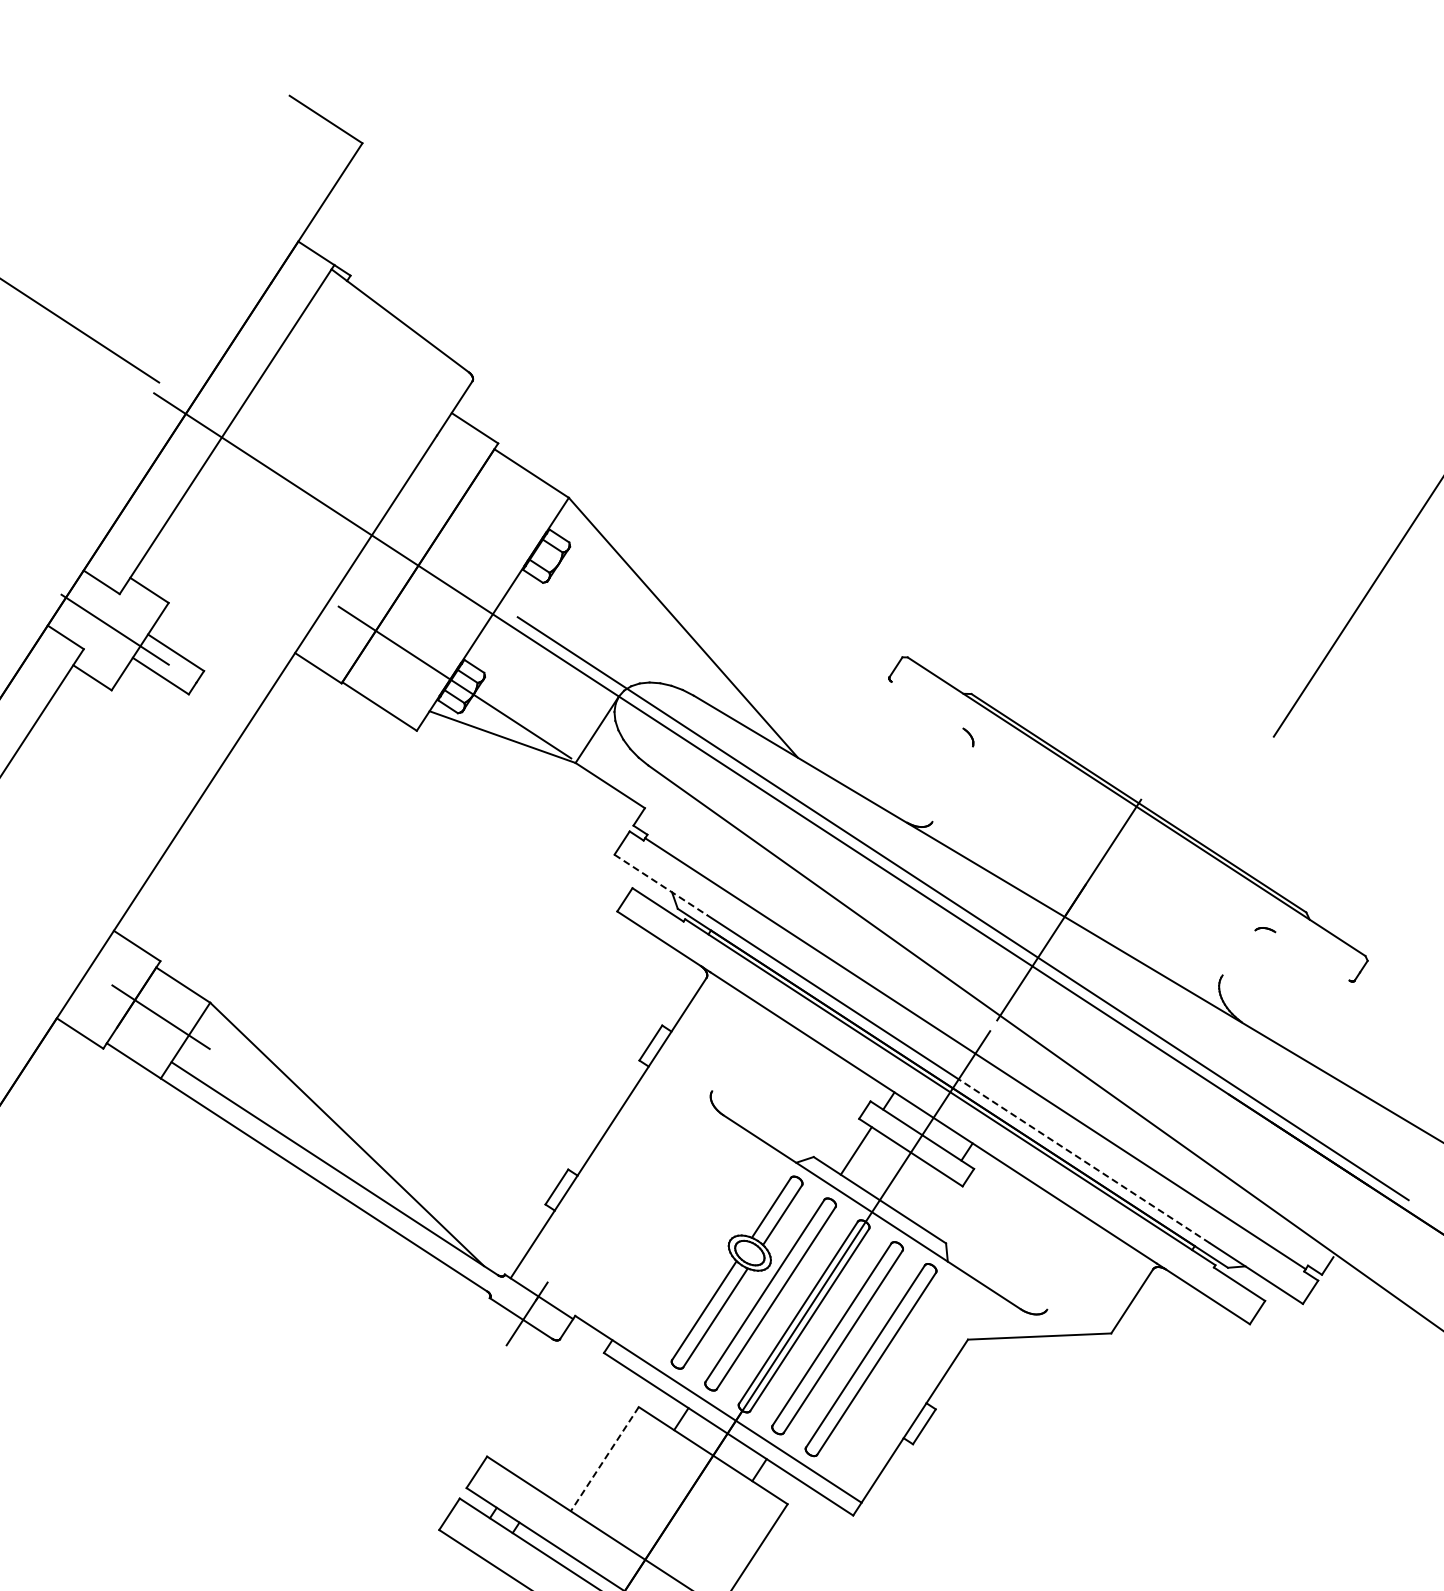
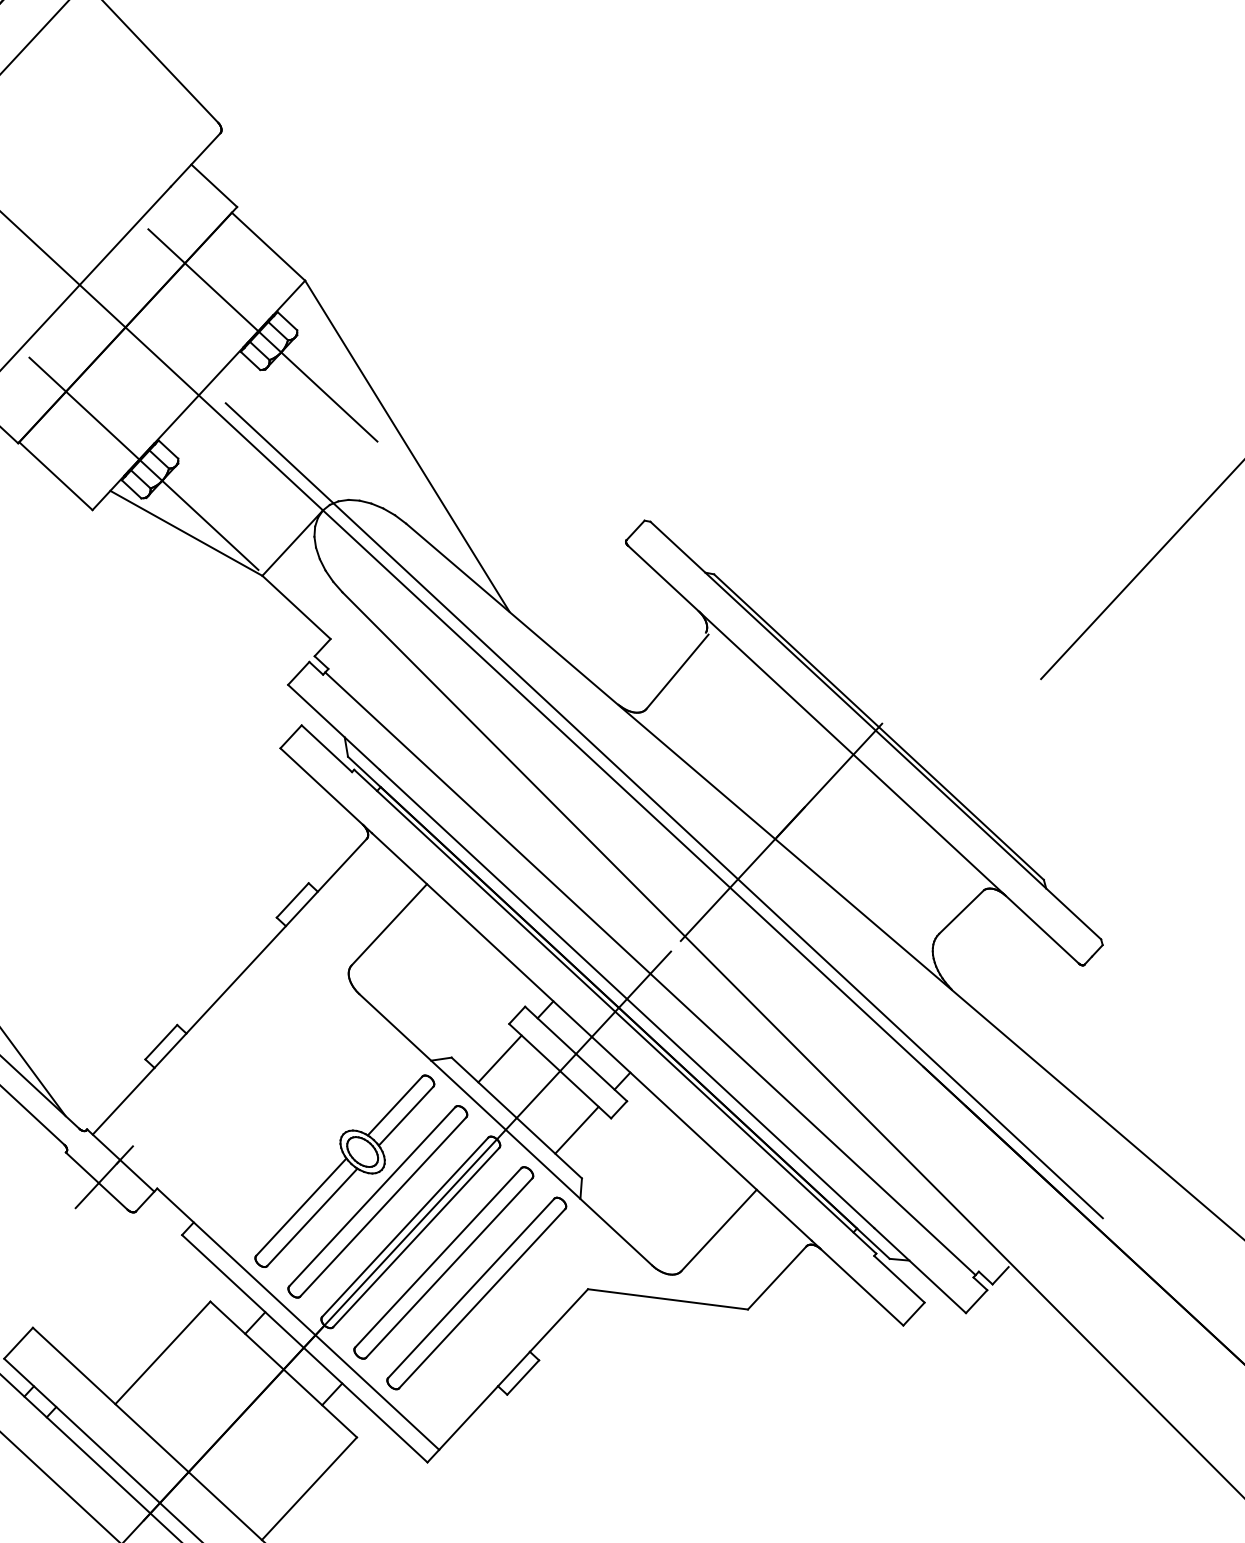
line: (539, 552) -> (262, 335), added
line: (953, 784) -> (677, 671), added
line: (1120, 830) -> (853, 753), added
line: (661, 885) -> (334, 727), dashed -> solid
line: (1238, 952) -> (961, 911), added
line: (739, 1049) -> (389, 924), added
line: (1084, 1161) -> (750, 1113), dashed -> solid
line: (934, 1201) -> (577, 1129), added
line: (1074, 1268) -> (719, 1230), added
line: (604, 1459) -> (162, 1353), dashed -> solid

